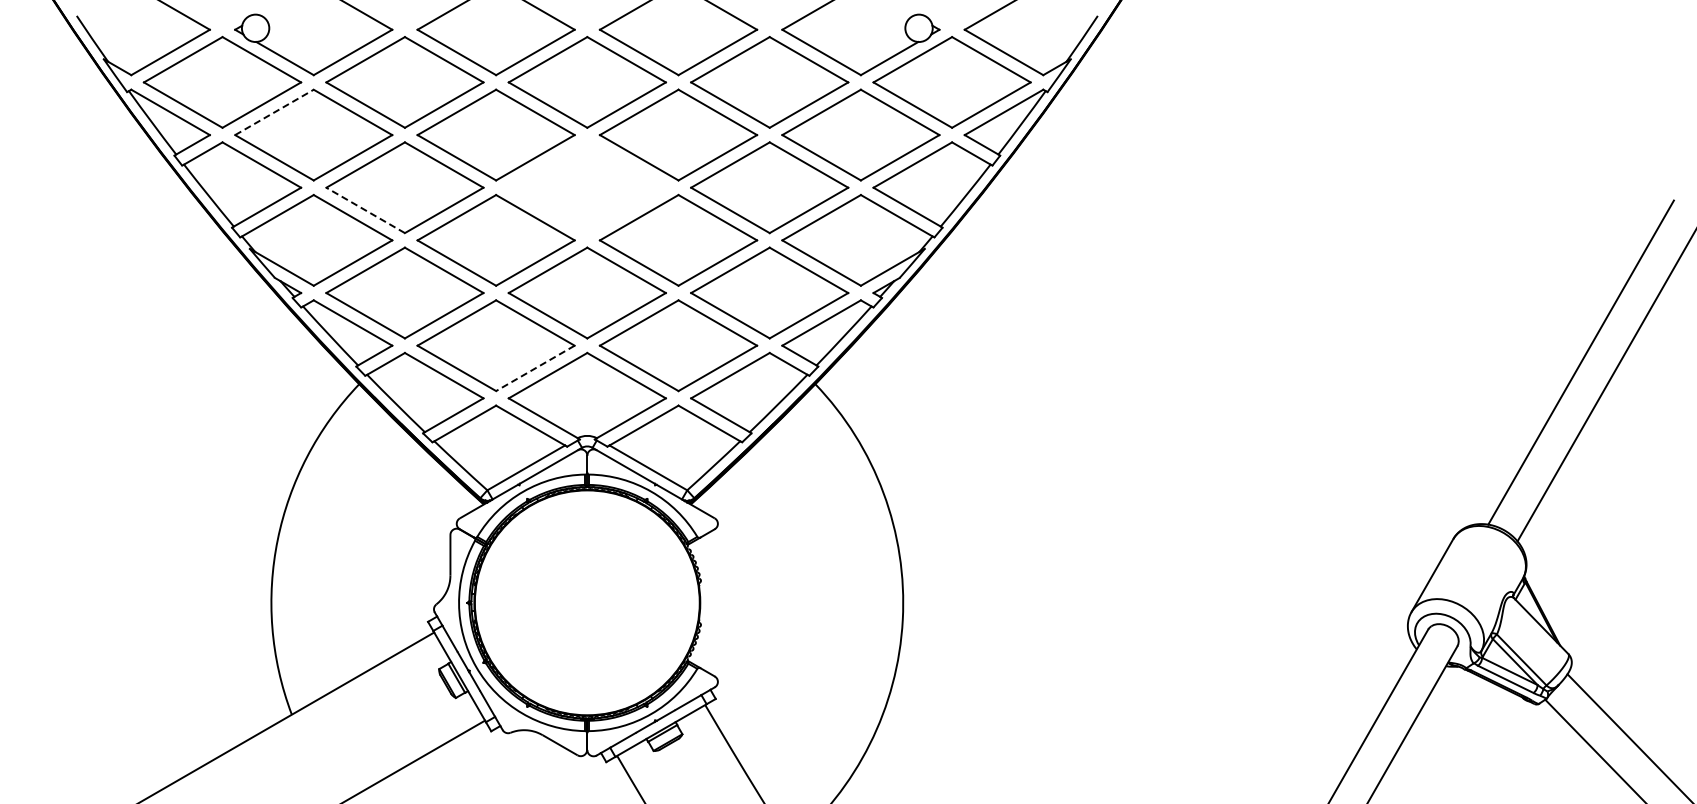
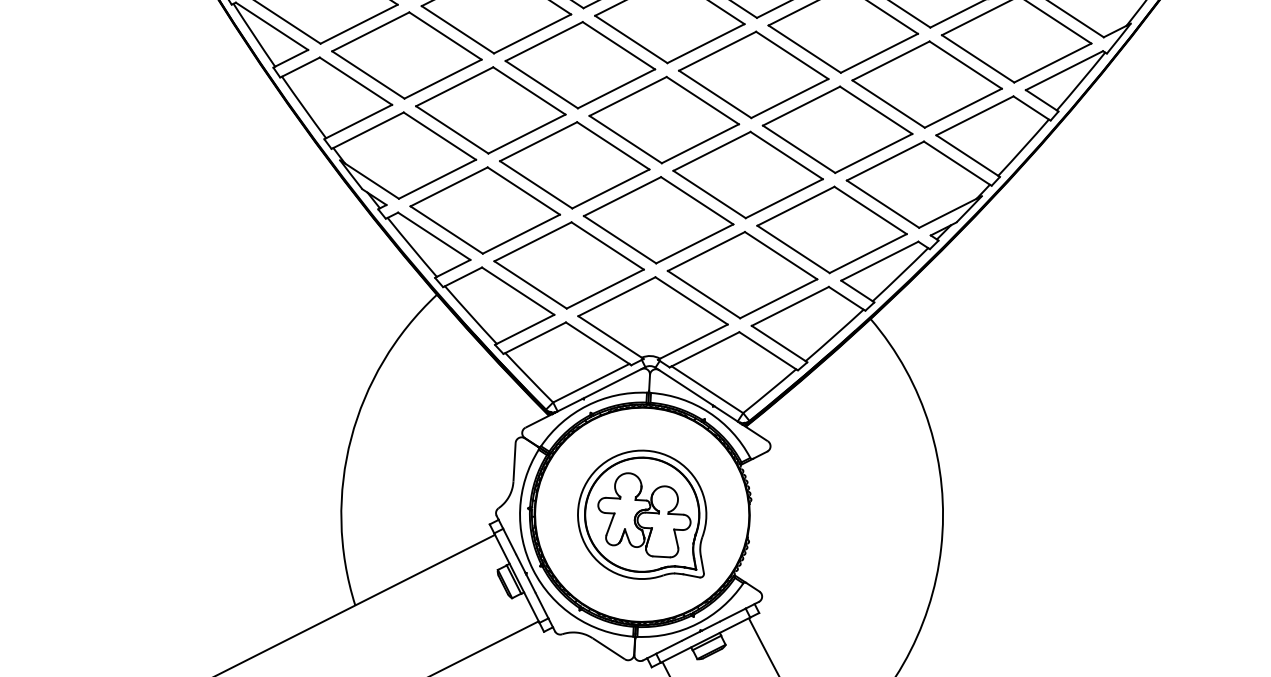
line: (274, 112) -> (370, 31), dashed -> solid
part: (586, 187) -> (663, 119), added
line: (365, 210) -> (452, 129), dashed -> solid
line: (534, 368) -> (604, 289), dashed -> solid
part: (587, 602) -> (642, 514), added

